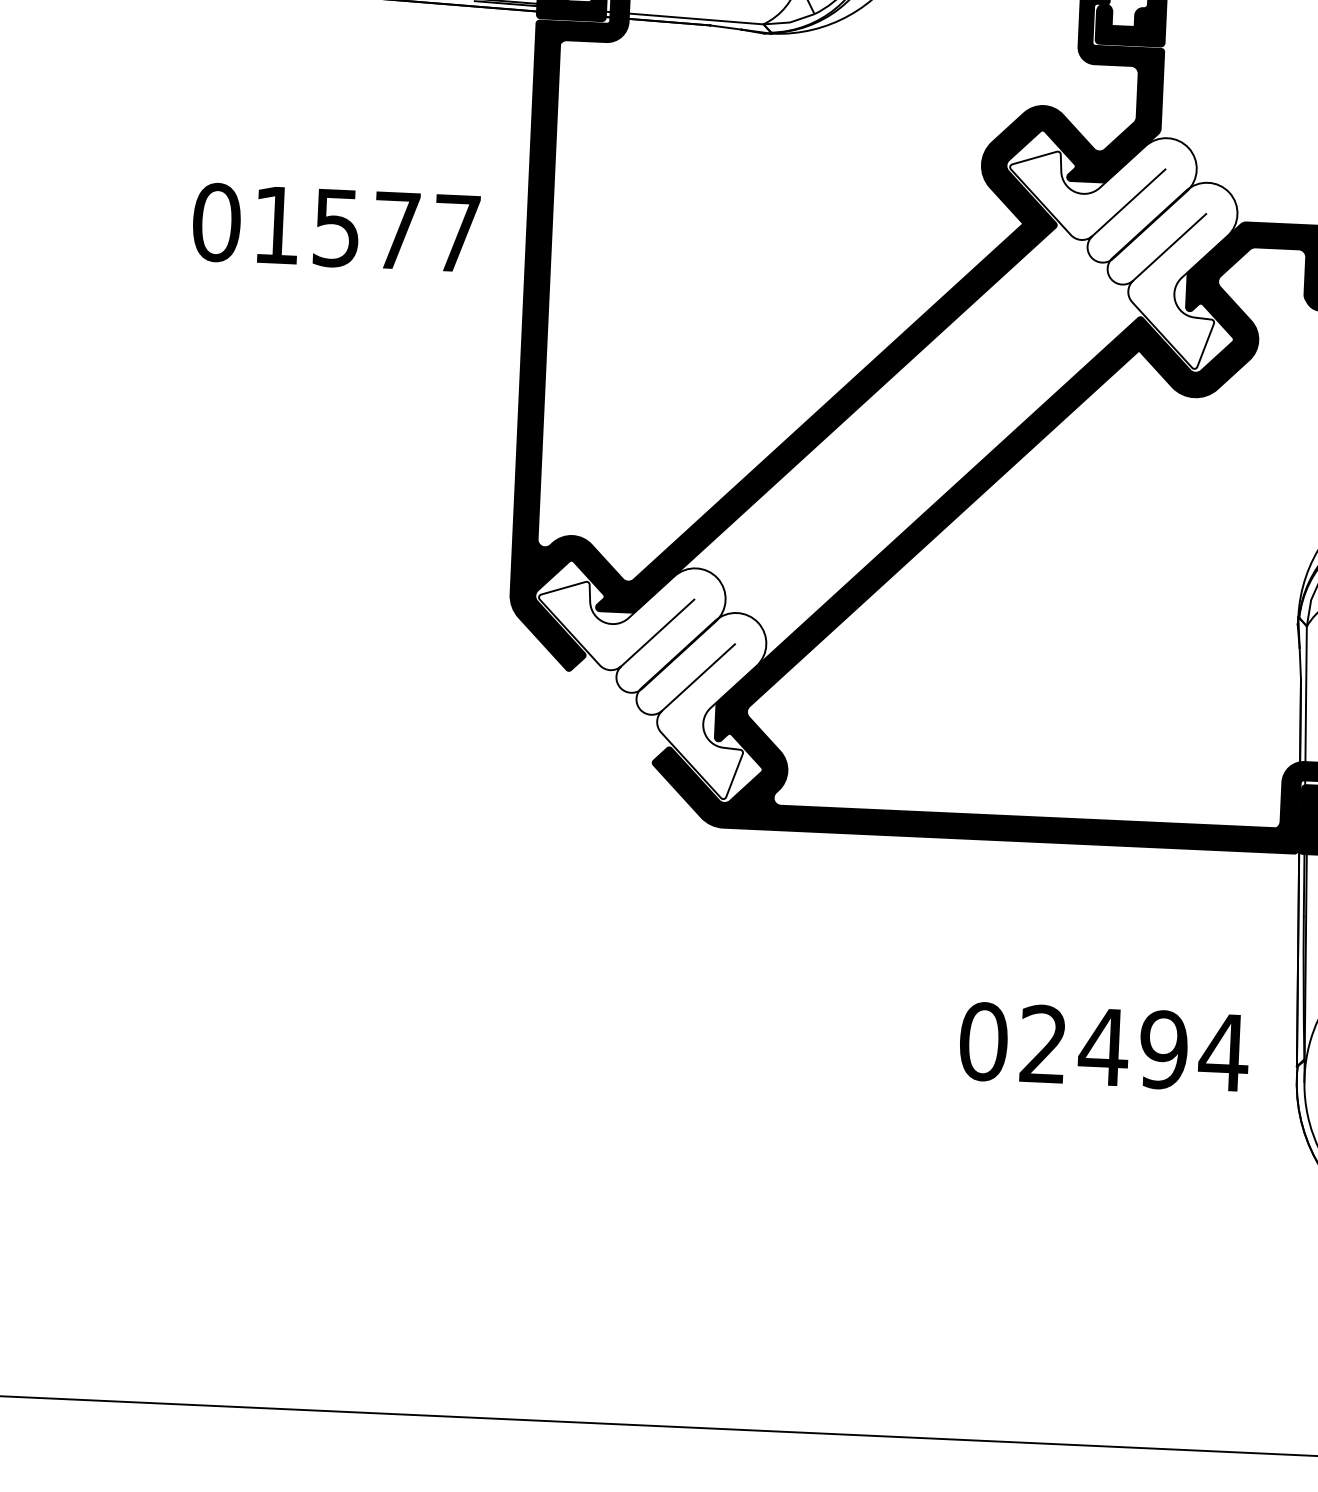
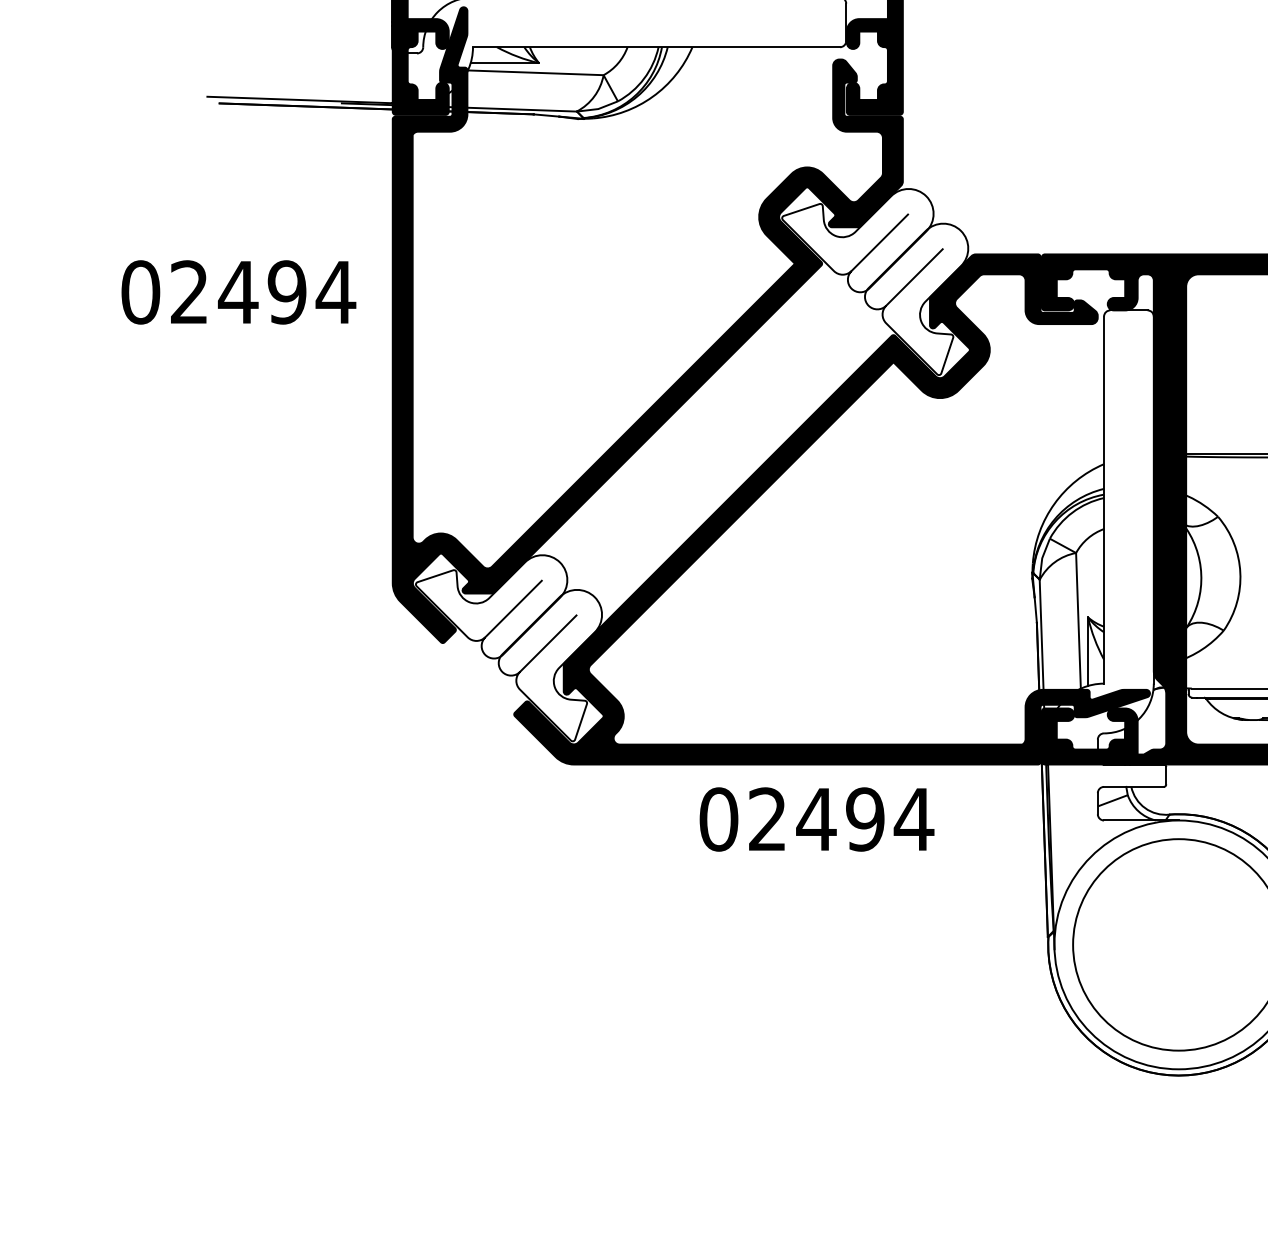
text: (367, 229) -> (263, 292), 01577 -> 02494
text: (1103, 1047) -> (816, 819), moved

